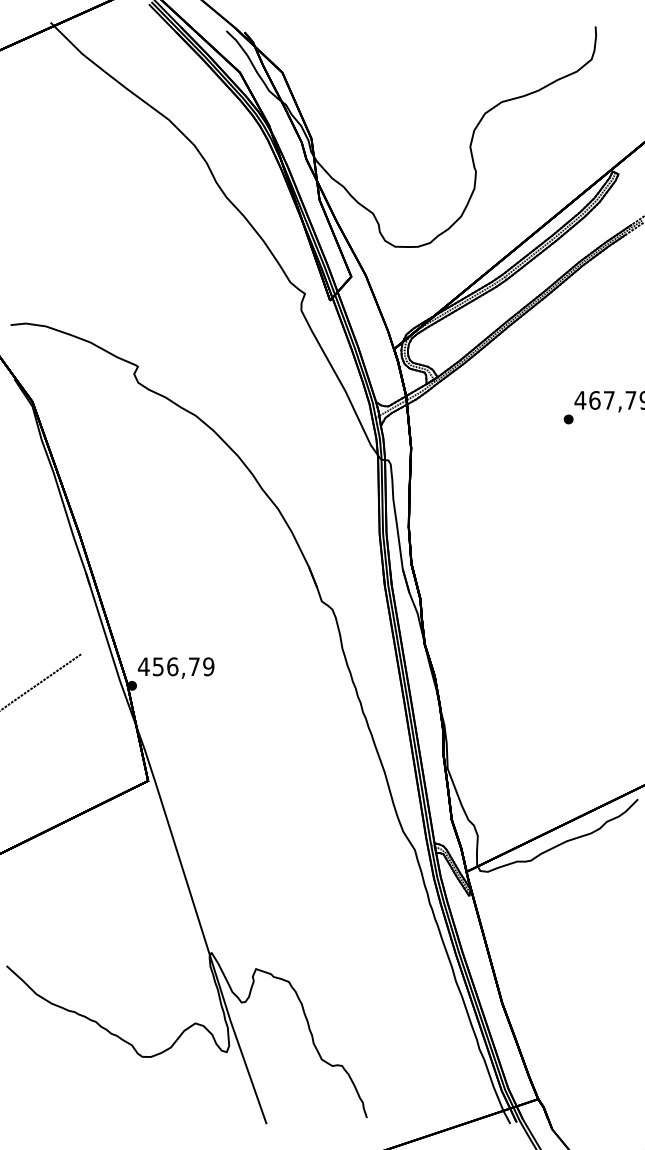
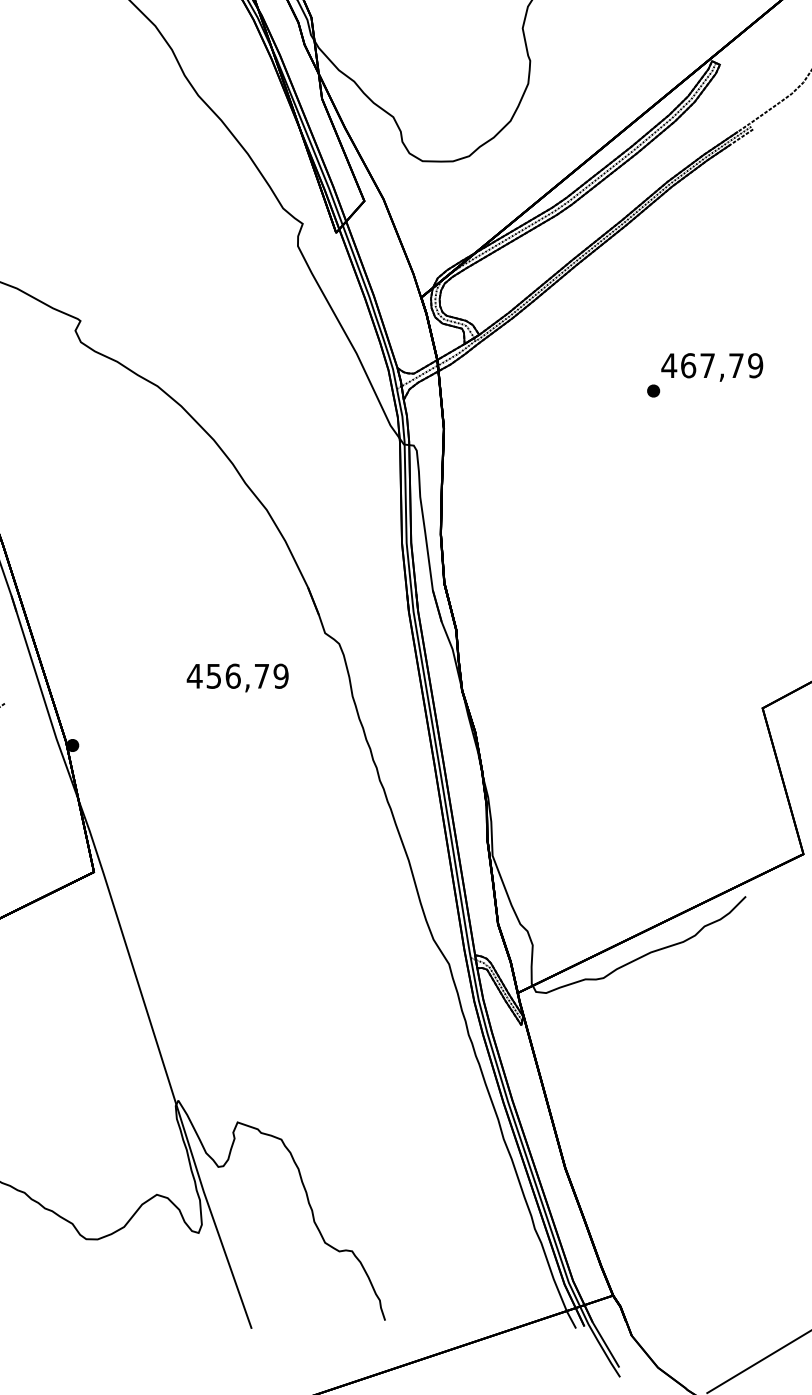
text: (175, 667) -> (236, 677), moved

